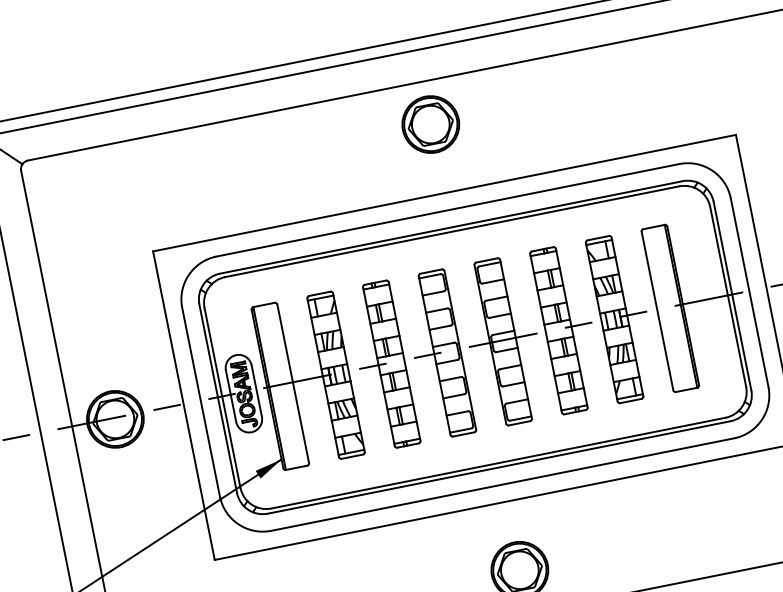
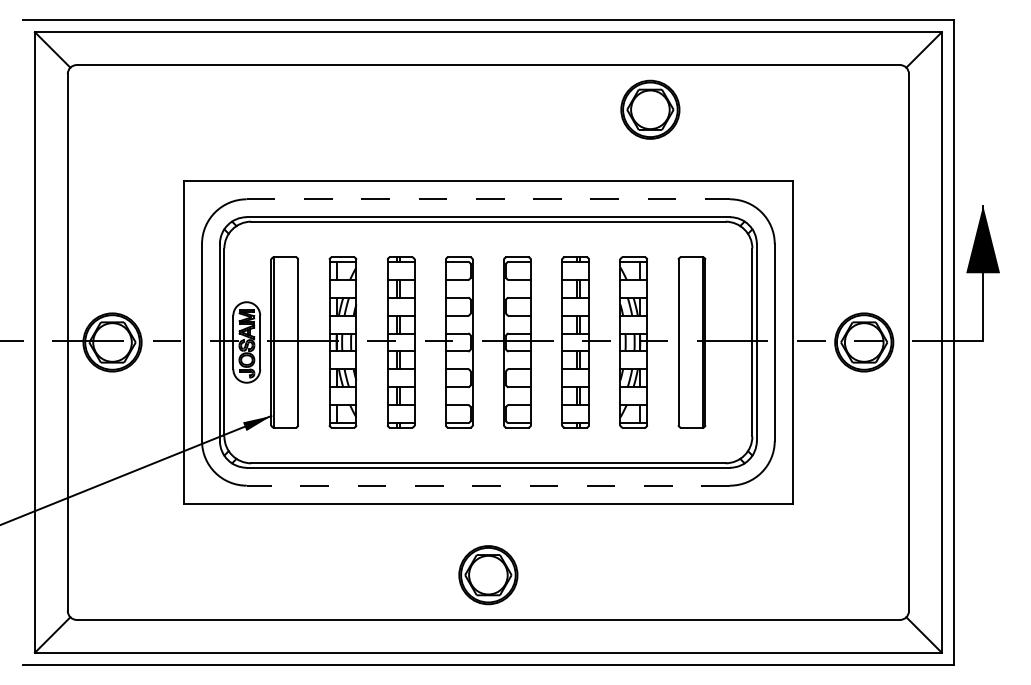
part: (430, 124) -> (650, 109), moved
line: (448, 210) -> (488, 199), solid -> dashed
line: (502, 484) -> (488, 485), solid -> dashed

